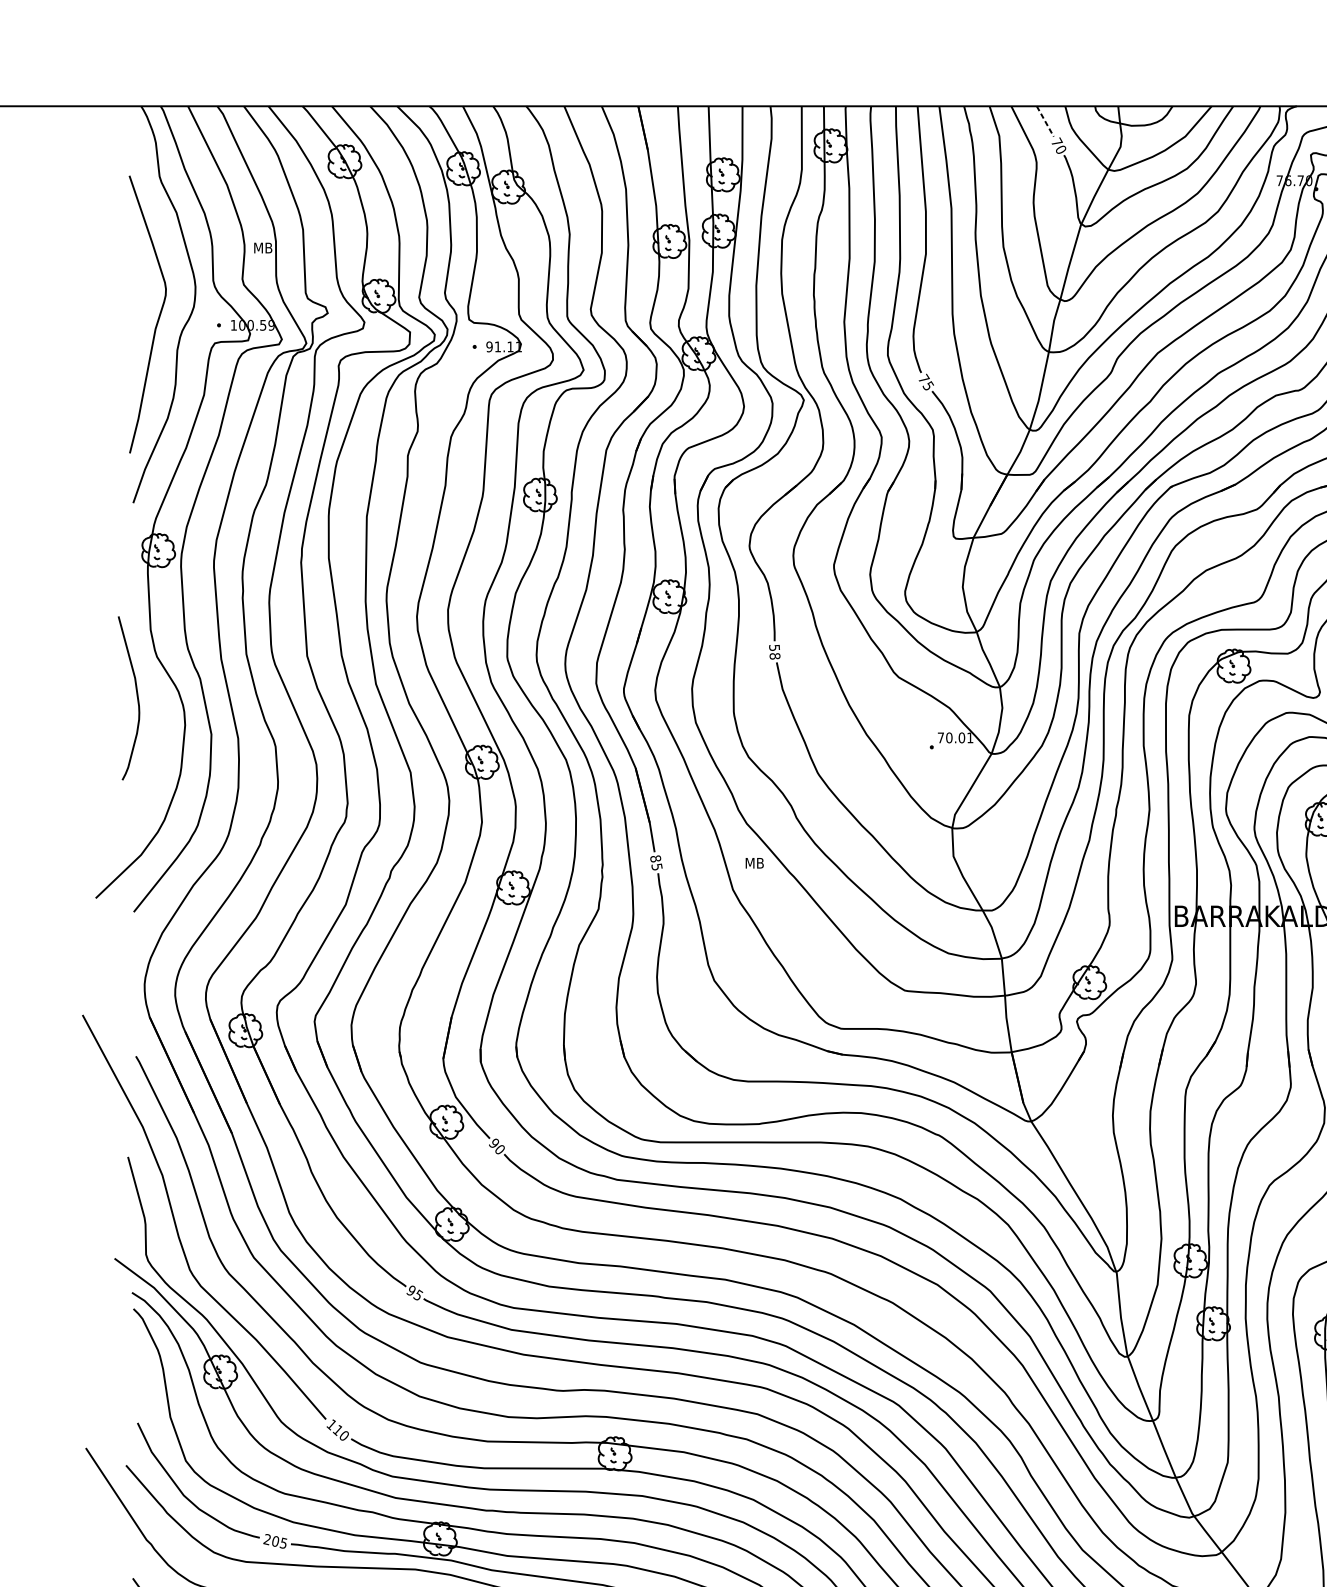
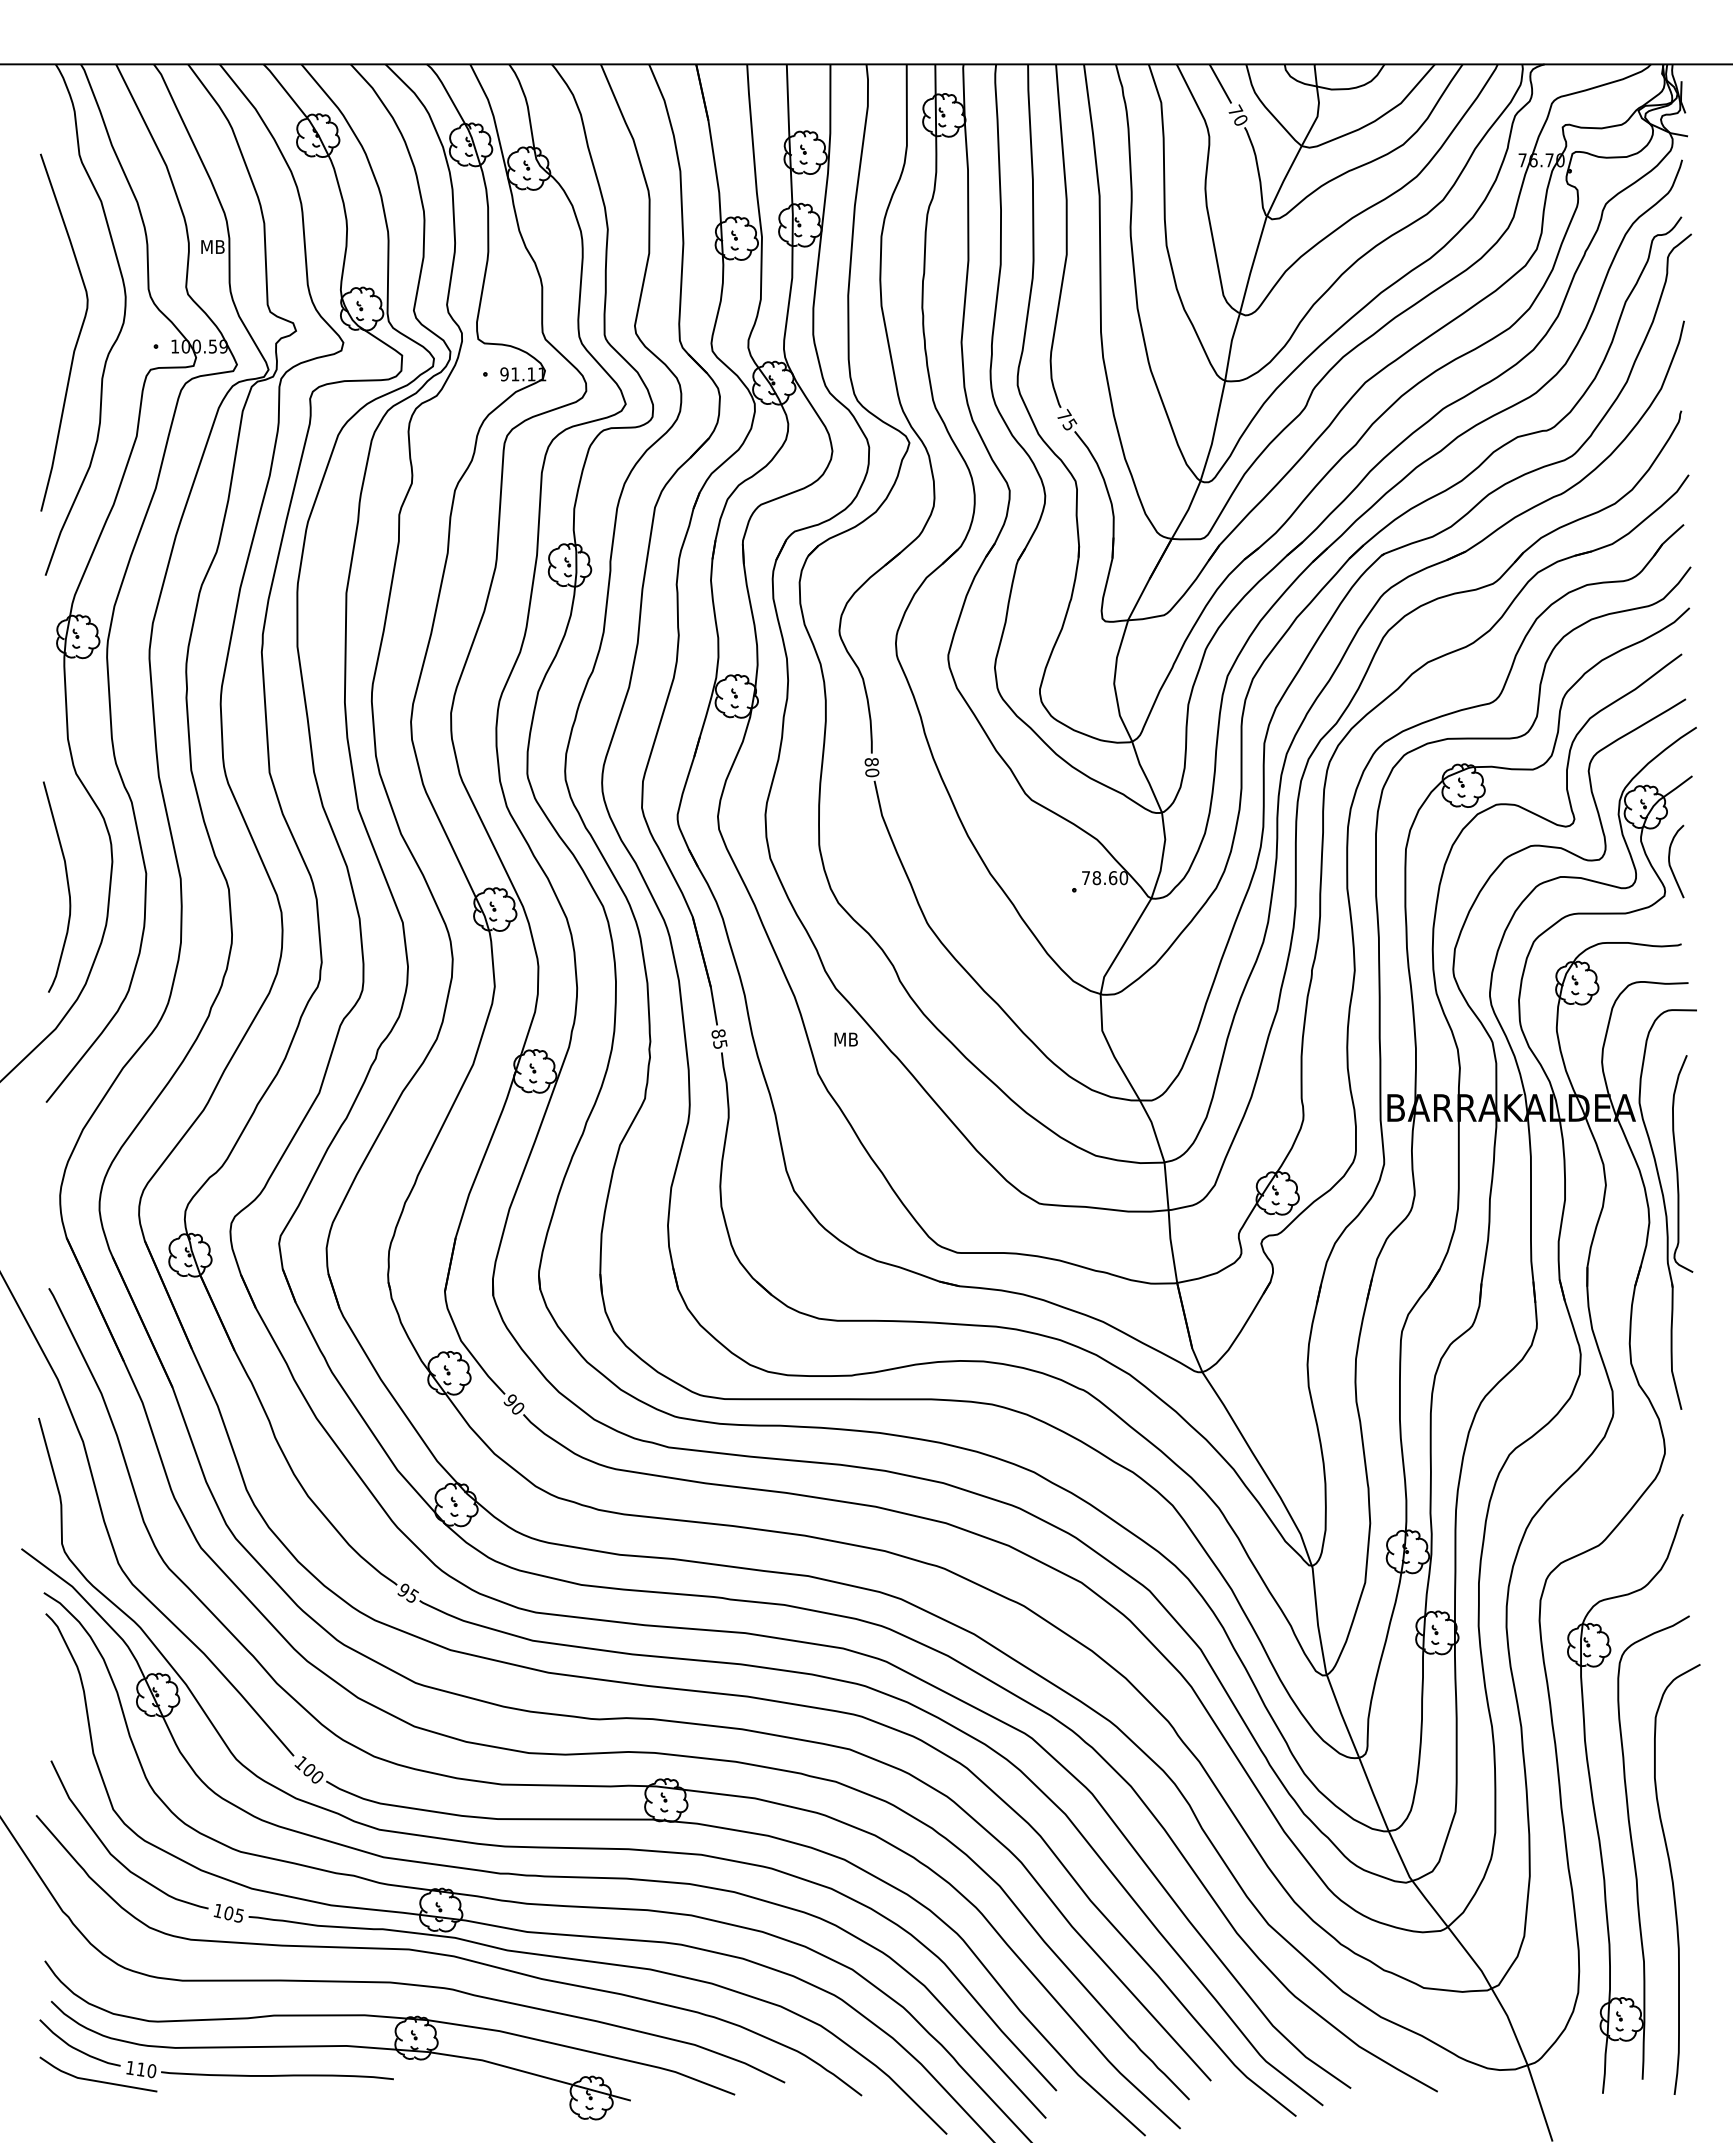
line: (1045, 121) -> (1220, 84), dashed -> solid
text: (774, 652) -> (871, 767), 58 -> 80
curve: (137, 697) -> (67, 886), moved
text: (959, 738) -> (1110, 878), 70.01 -> 78.60
text: (337, 1430) -> (308, 1770), 110 -> 100
text: (266, 1539) -> (217, 1910), 205 -> 105

